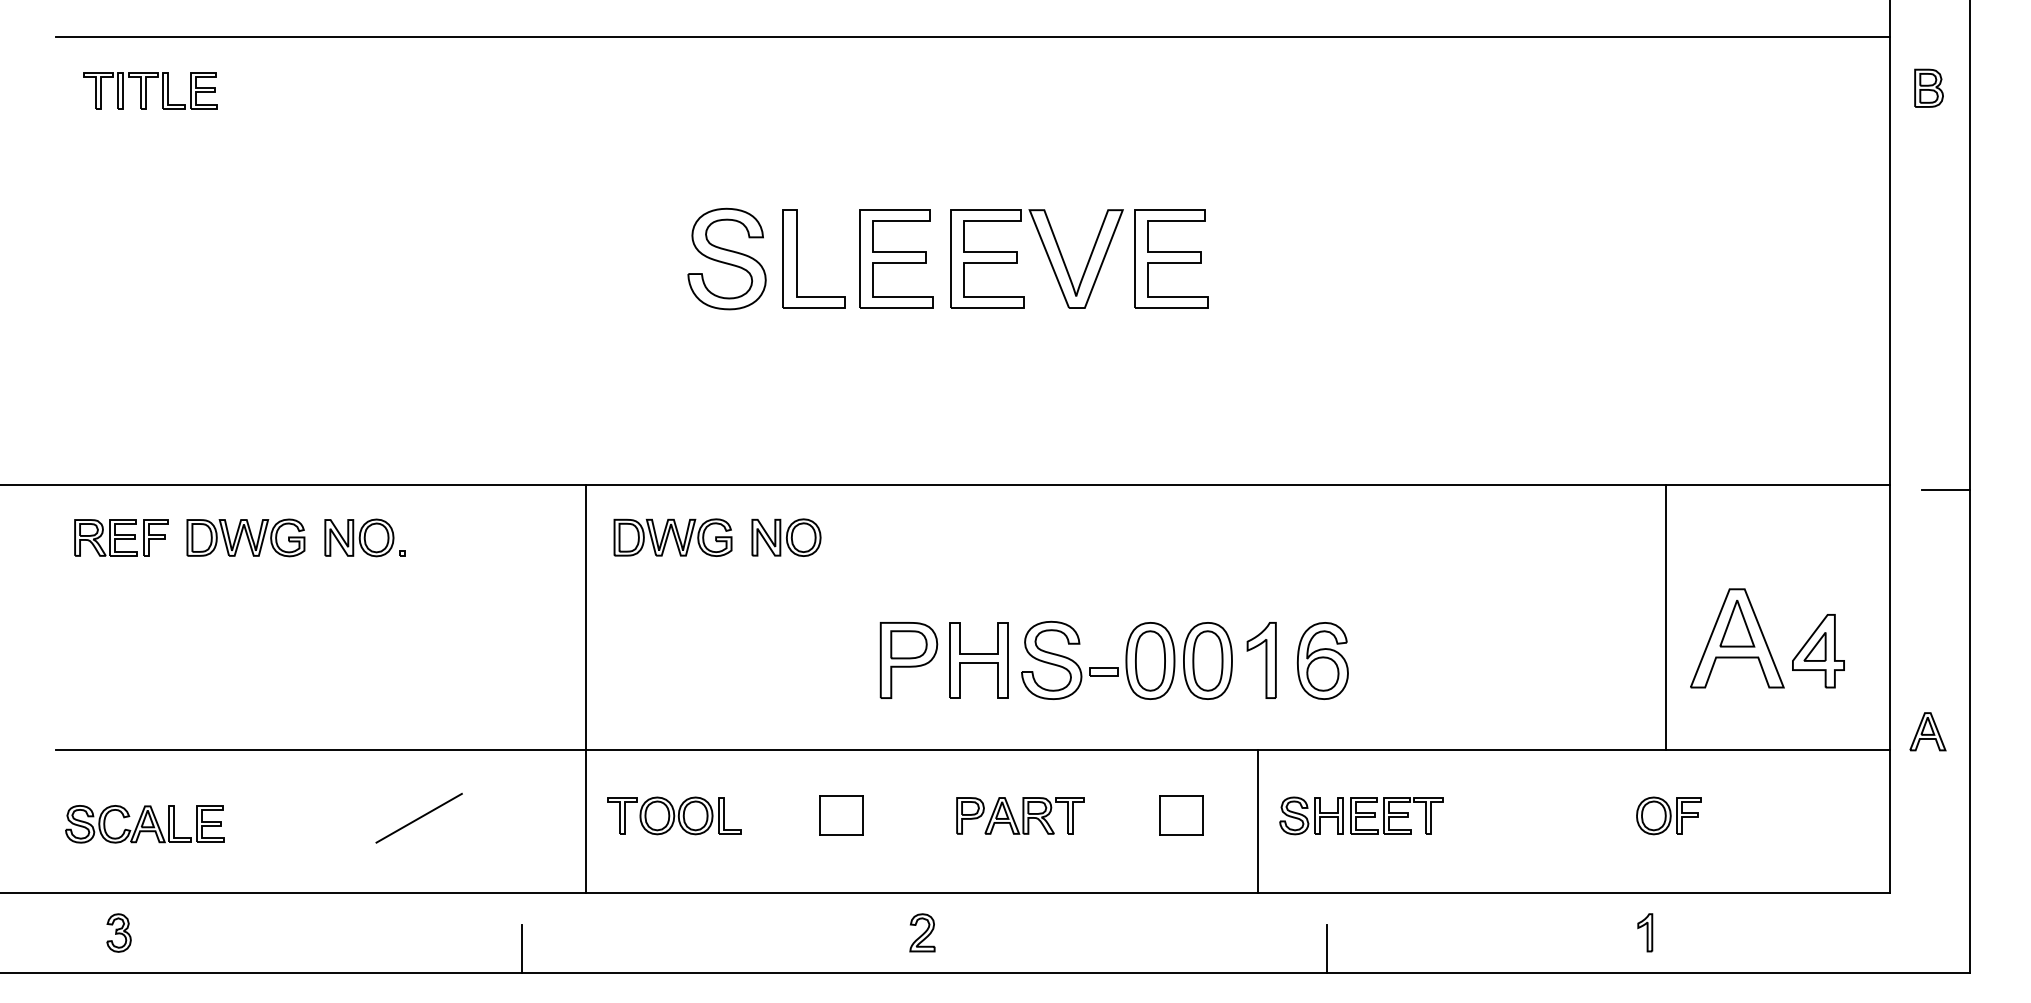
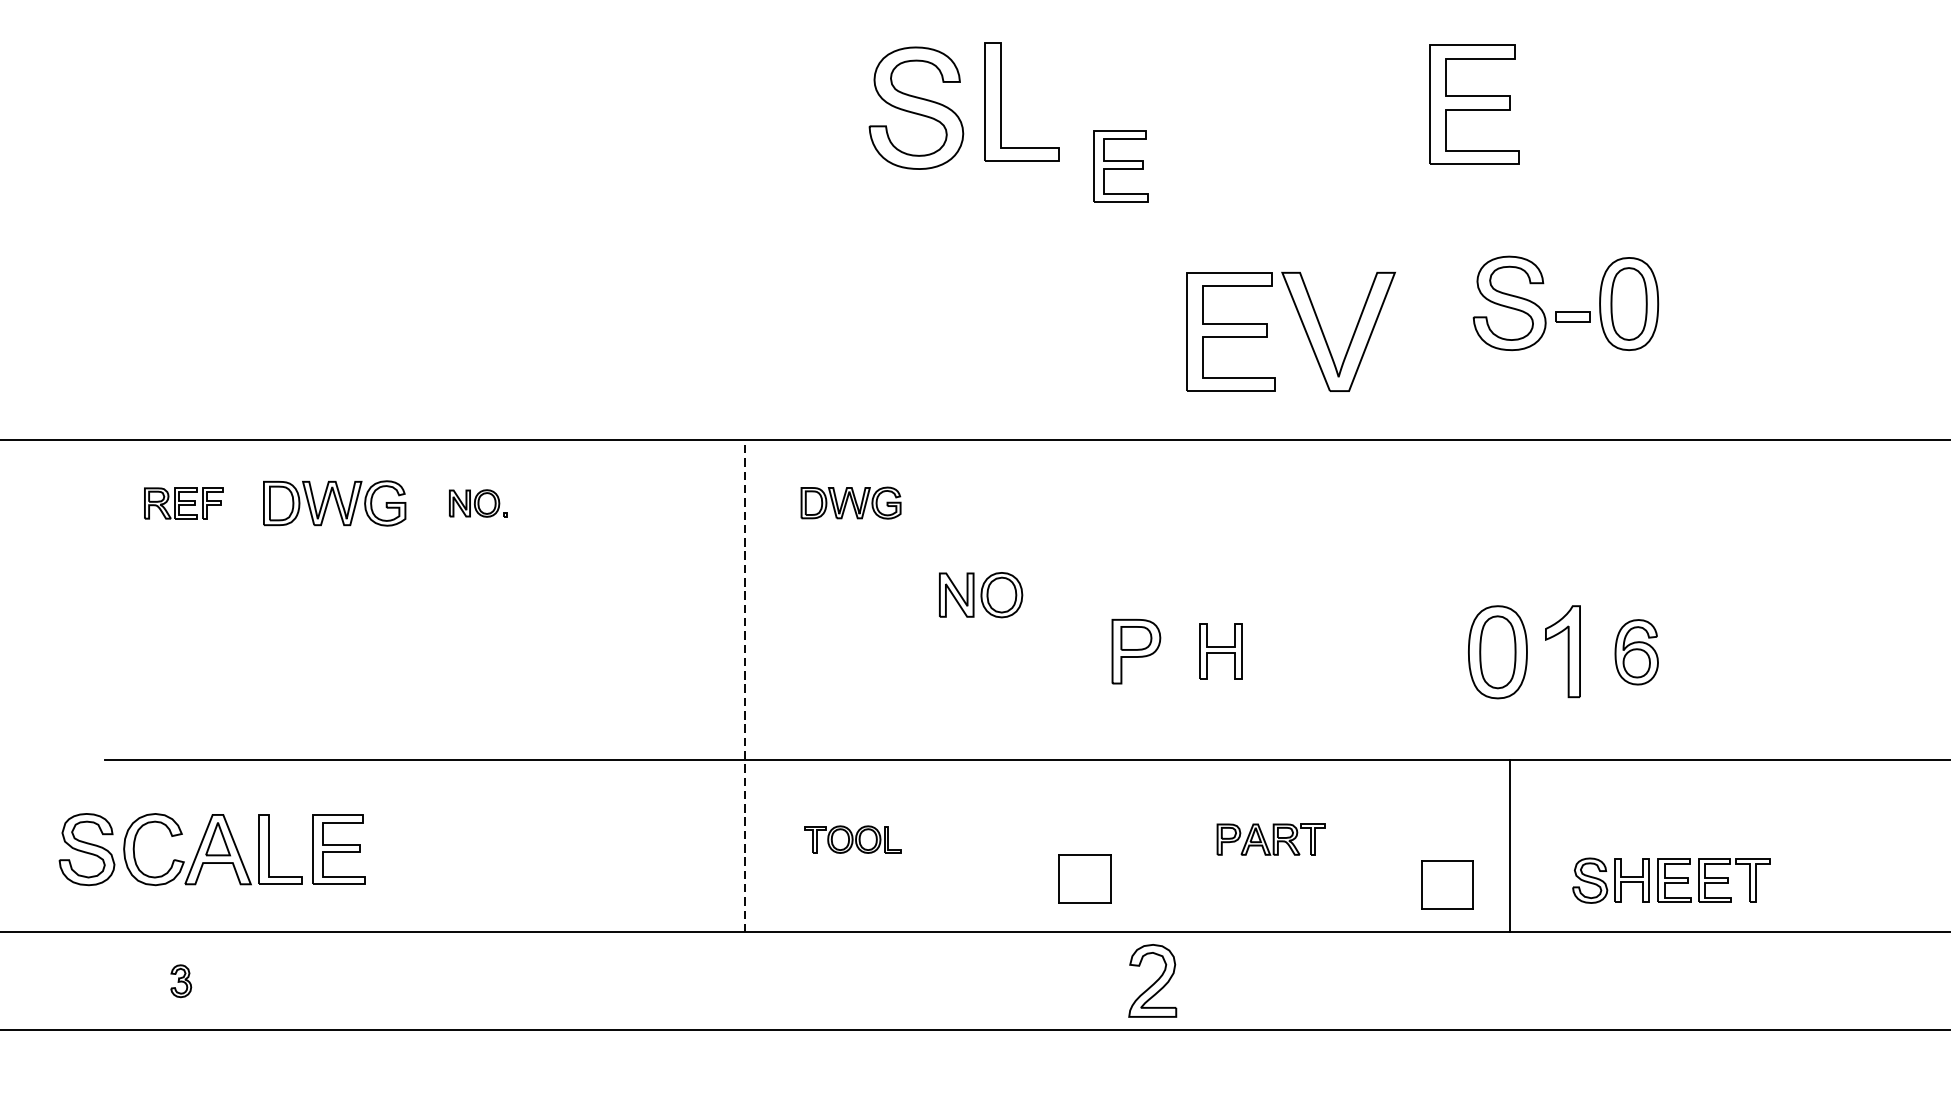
part: (1046, 254) -> (1302, 326), moved
part: (726, 258) -> (915, 107), moved
part: (797, 258) -> (1001, 101), moved
part: (896, 258) -> (1121, 165), size x0.6
part: (1171, 258) -> (1474, 103), moved
part: (121, 537) -> (184, 502), size x0.7
part: (364, 537) -> (478, 502), size x0.6
part: (672, 537) -> (850, 502), size x0.7
part: (786, 537) -> (981, 594), moved
part: (908, 660) -> (1135, 651), size x0.7
part: (978, 660) -> (1220, 651), size x0.6
part: (1322, 660) -> (1636, 651), size x0.7
part: (1098, 667) -> (1566, 311), moved
line: (585, 688) -> (745, 685), solid -> dashed
part: (674, 815) -> (852, 839), size x0.6
part: (841, 815) -> (1085, 879), moved
part: (1020, 815) -> (1271, 839), size x0.7
part: (1181, 815) -> (1447, 885), moved
part: (1361, 815) -> (1671, 880), moved
line: (418, 817) -> (543, 841), removed
line: (1258, 820) -> (1510, 845), moved
part: (144, 824) -> (211, 849), size x1.6
part: (118, 932) -> (180, 980), size x0.7
part: (922, 932) -> (1152, 980), size x1.6
line: (522, 948) -> (669, 999), removed
line: (1326, 948) -> (1641, 999), removed

